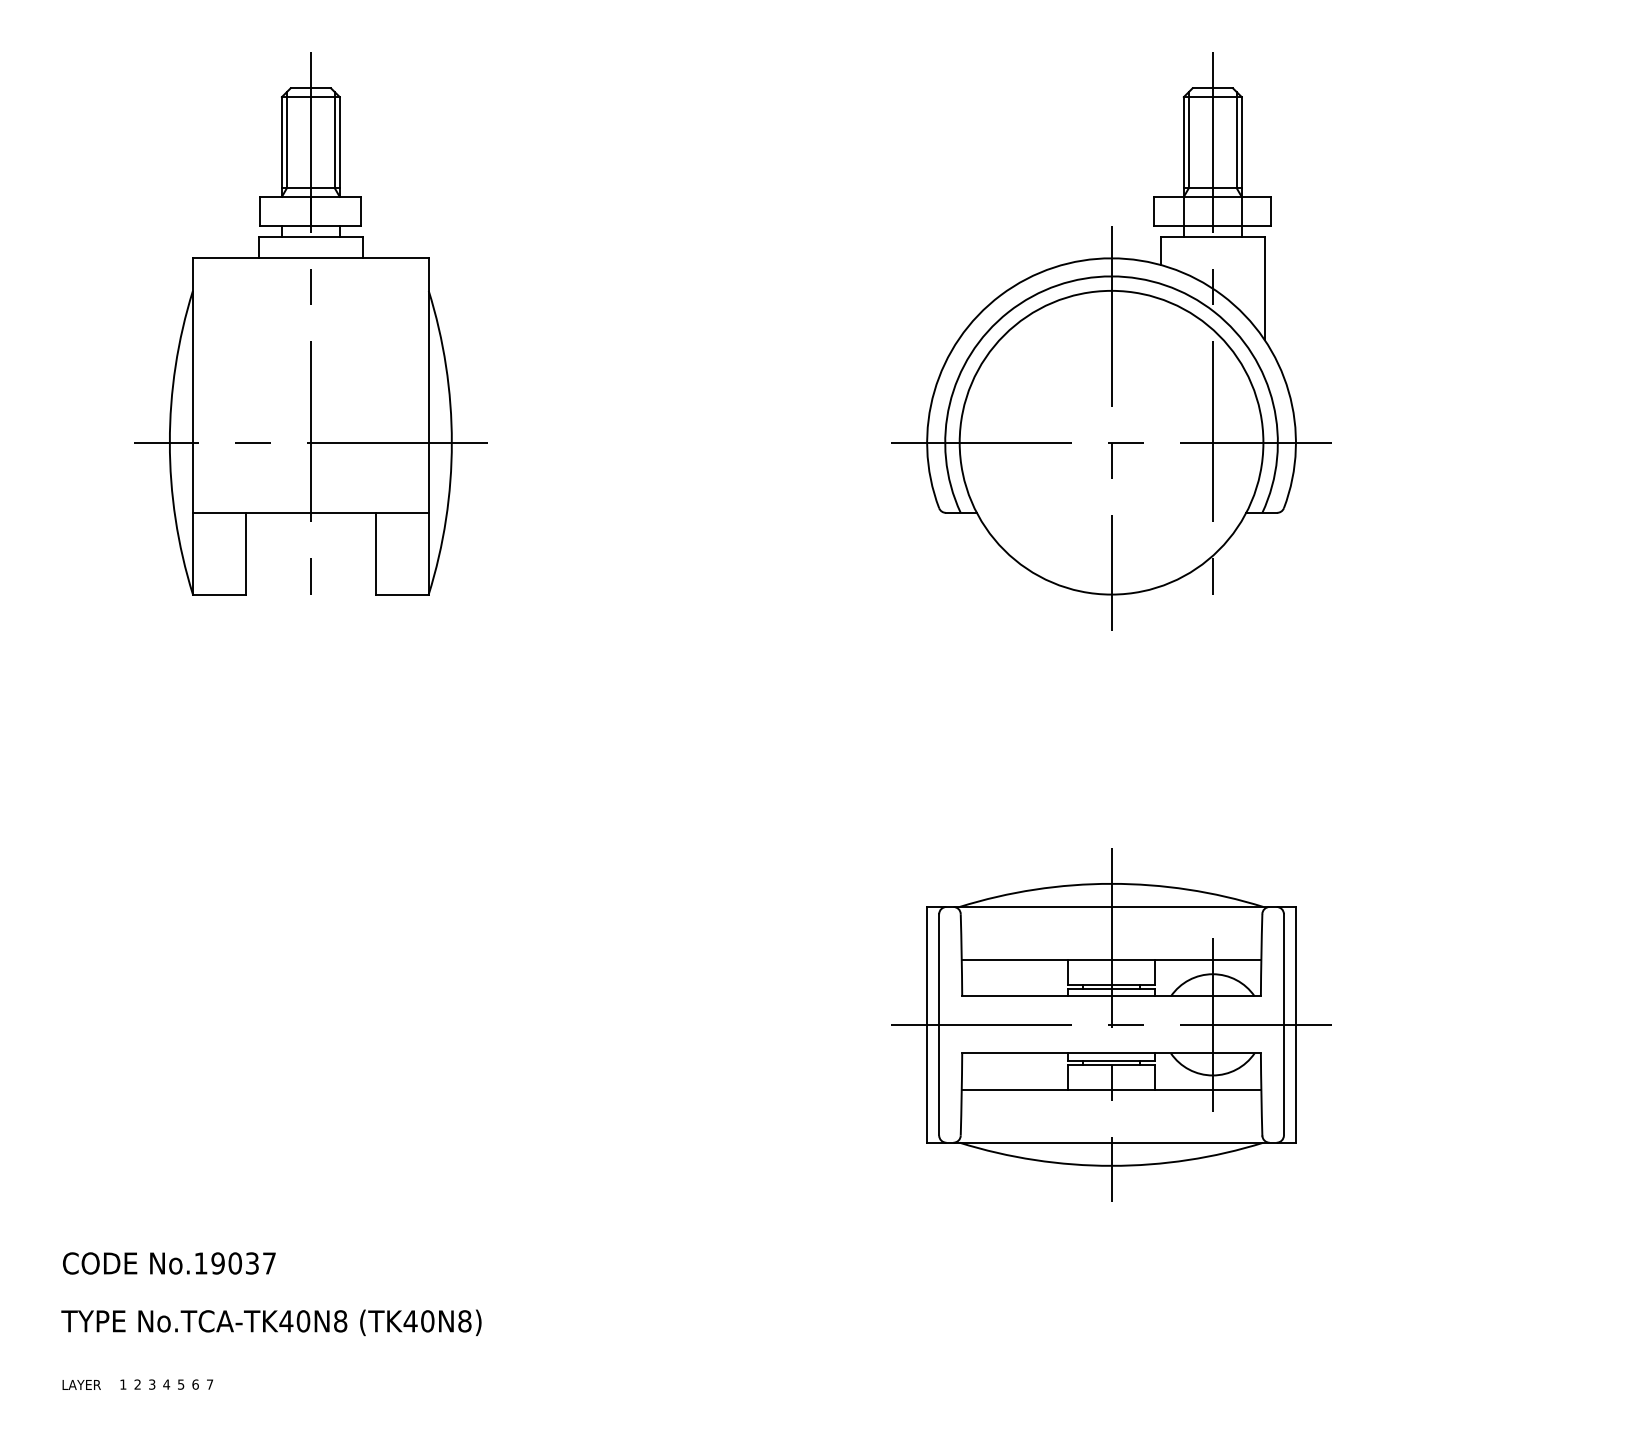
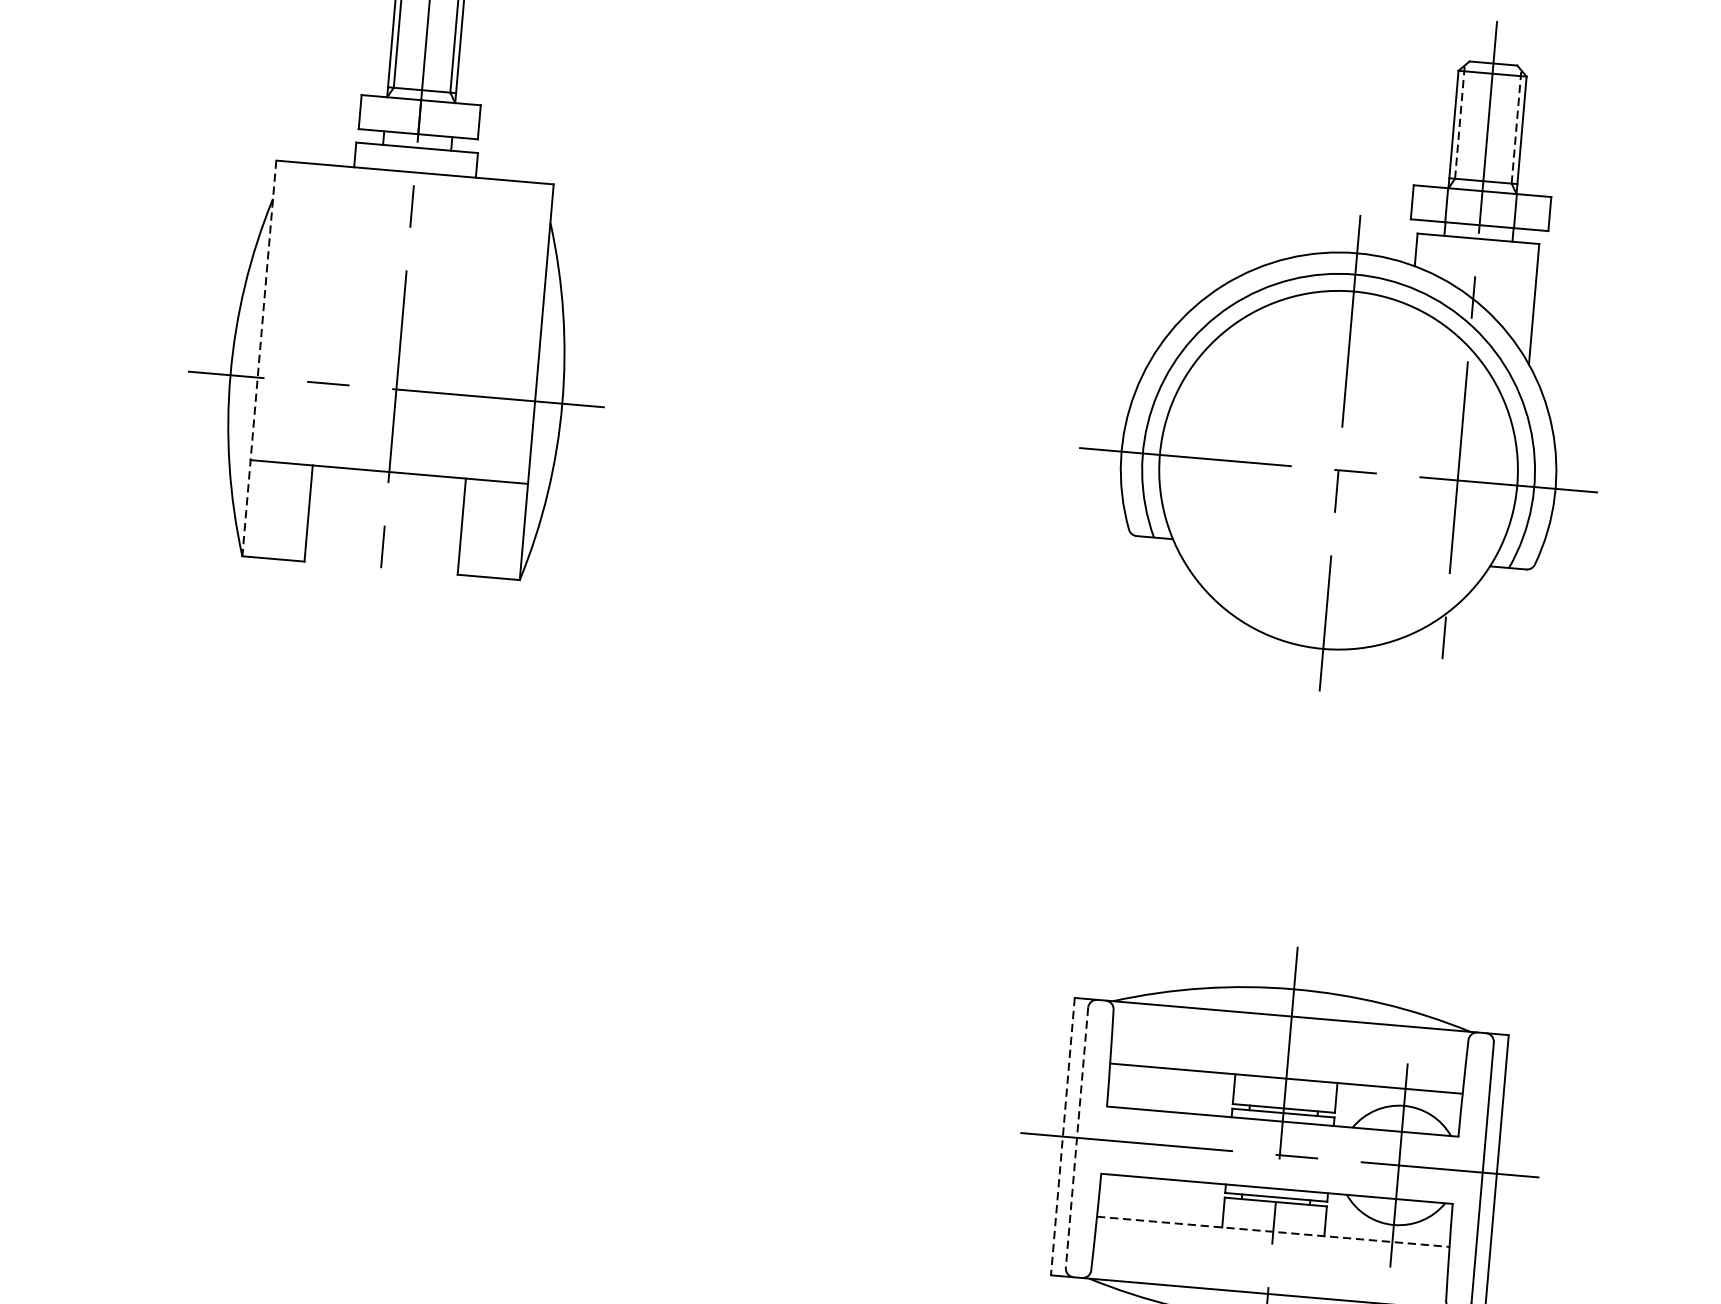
line: (1188, 139) -> (1459, 121), solid -> dashed
line: (1236, 139) -> (1516, 126), solid -> dashed
line: (192, 426) -> (258, 358), solid -> dashed
line: (927, 1024) -> (1063, 1136), solid -> dashed
line: (939, 1024) -> (1077, 1137), solid -> dashed
line: (1111, 1089) -> (1273, 1231), solid -> dashed

